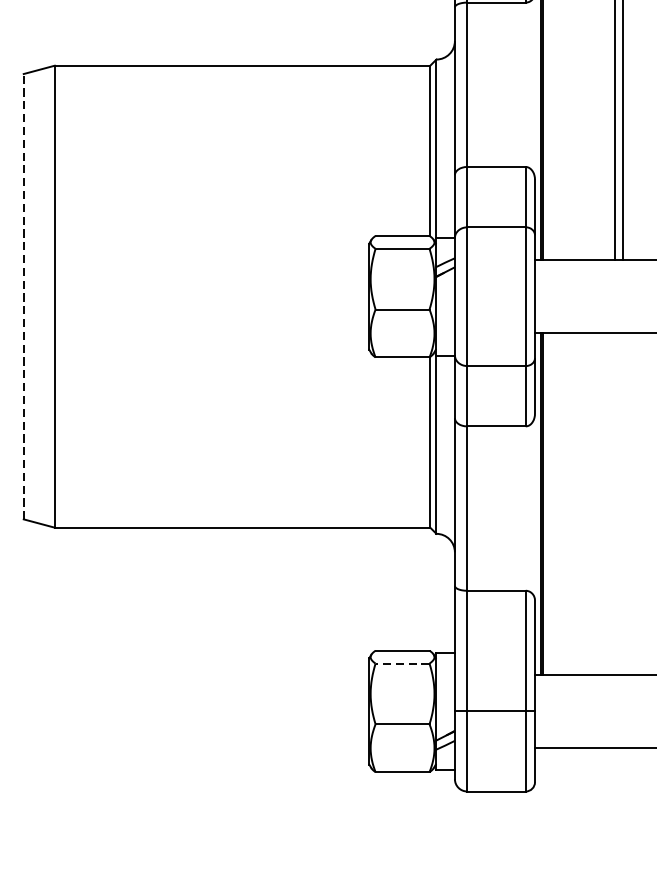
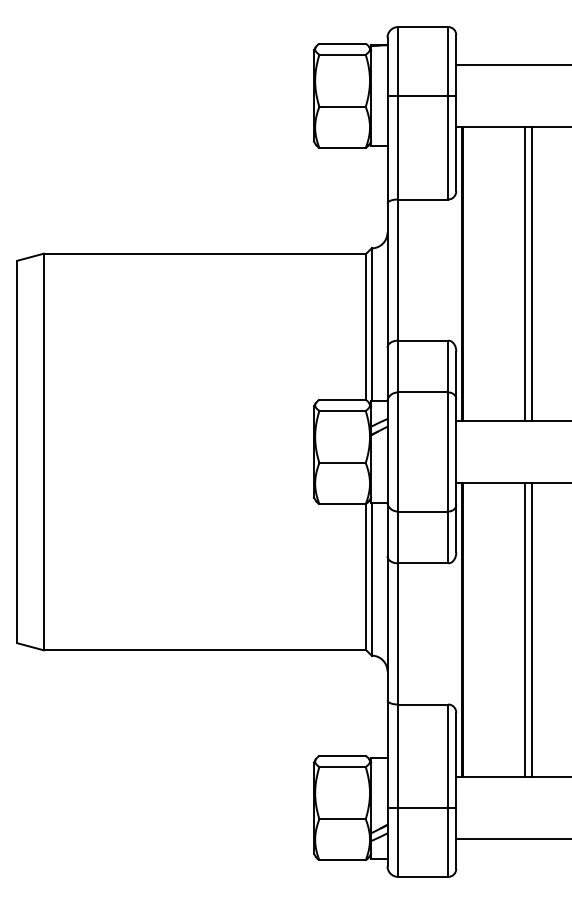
line: (23, 296) -> (17, 451), dashed -> solid
line: (615, 503) -> (525, 629), added
line: (622, 503) -> (531, 629), added
line: (402, 664) -> (342, 767), dashed -> solid

